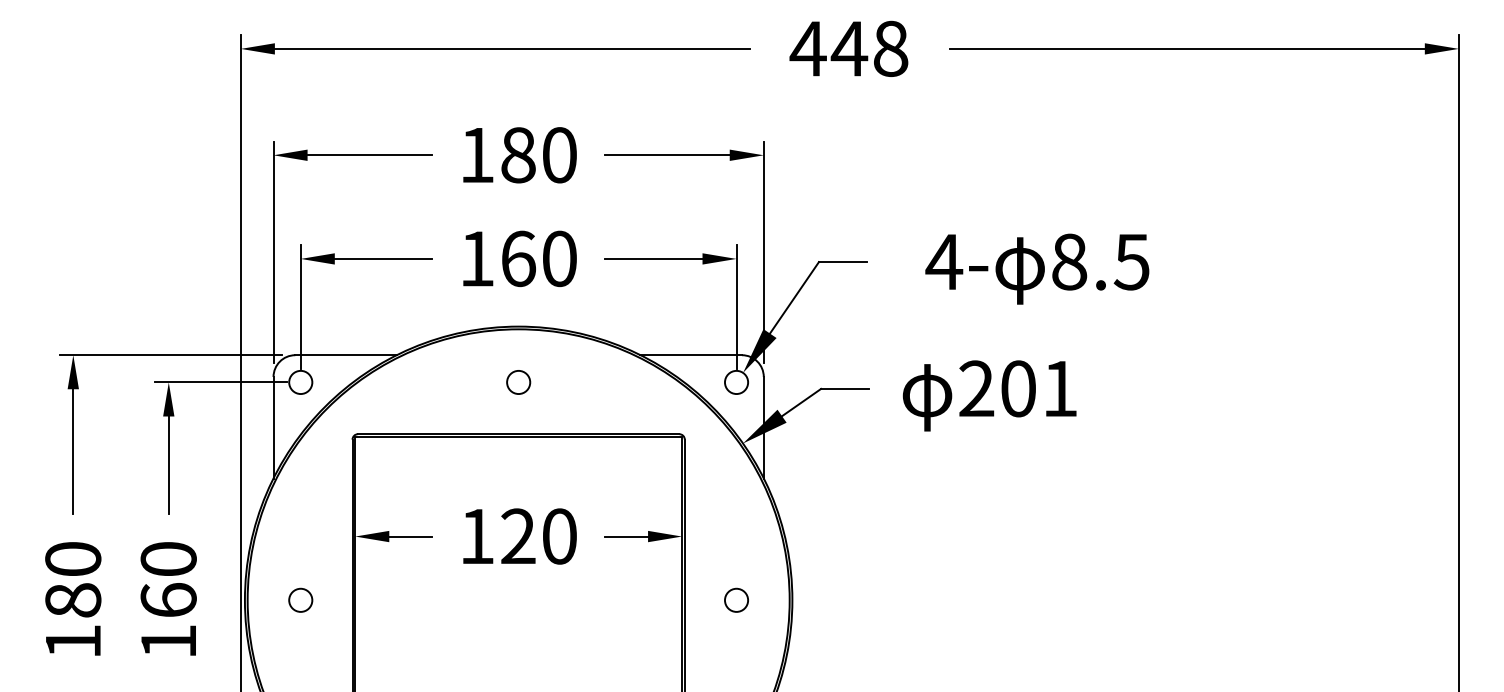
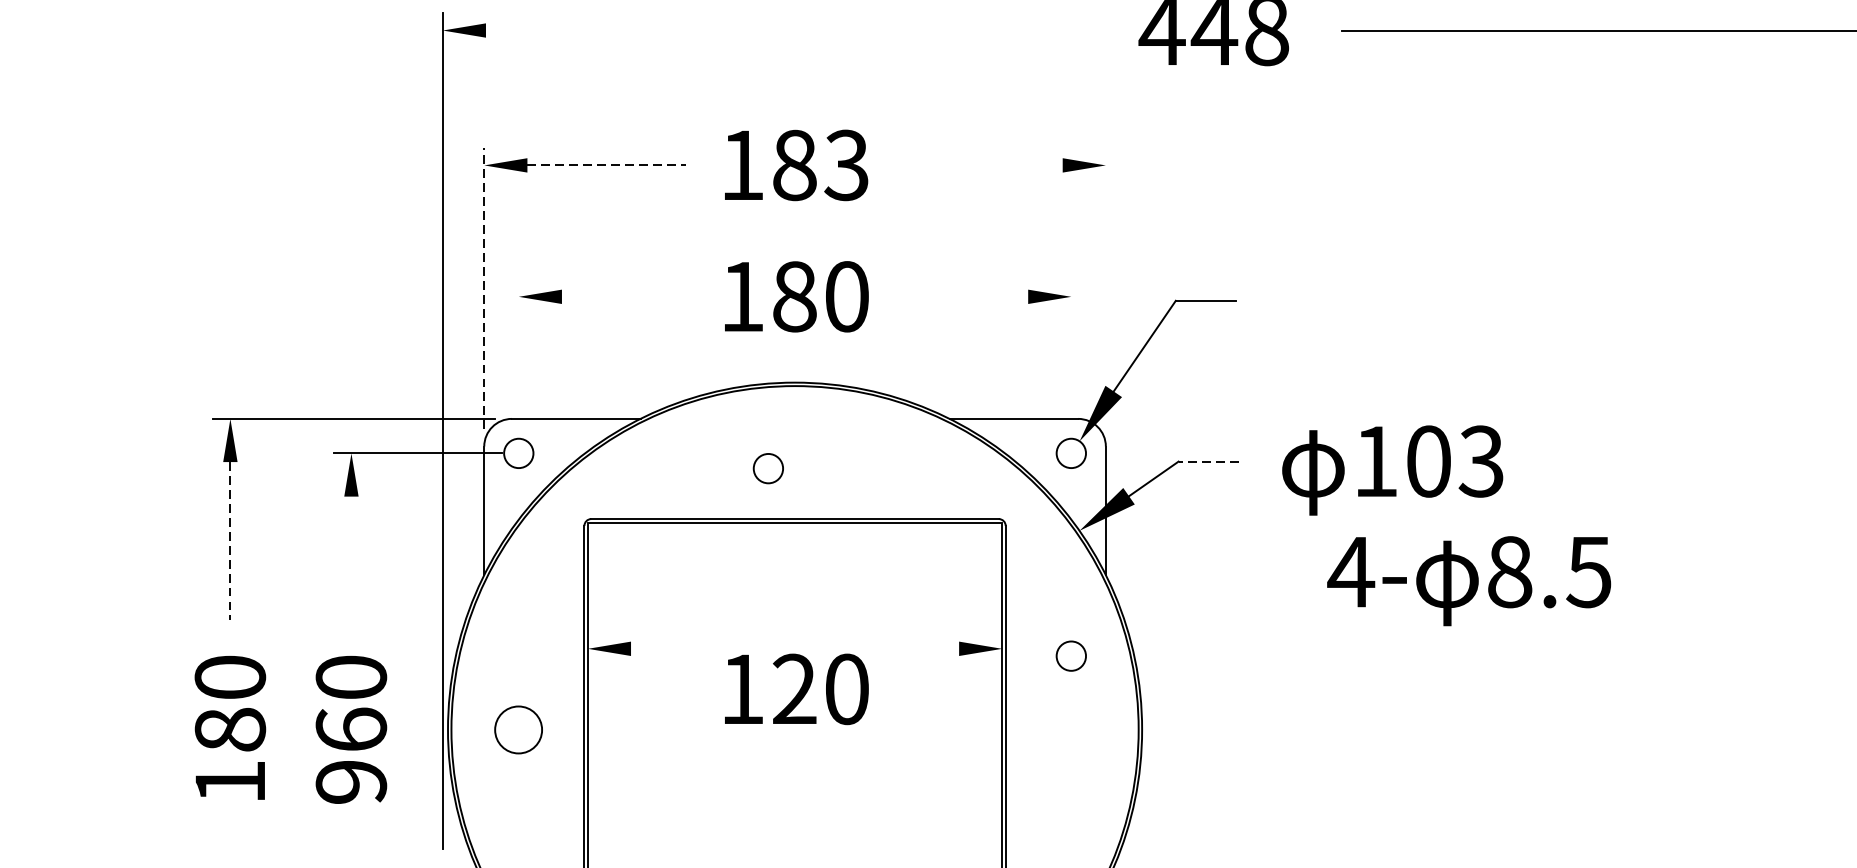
line: (511, 48) -> (785, 30), removed
line: (370, 155) -> (607, 165), solid -> dashed
text: (558, 155) -> (845, 165), 180 -> 183
line: (666, 155) -> (982, 165), removed
line: (273, 252) -> (484, 288), solid -> dashed
line: (763, 252) -> (1105, 288), removed
line: (383, 258) -> (623, 296), removed
text: (518, 258) -> (794, 296), 160 -> 180
line: (653, 258) -> (966, 296), removed
text: (1037, 268) -> (1469, 580), moved
line: (300, 306) -> (518, 357), removed
line: (736, 306) -> (1071, 357), removed
circle: (518, 382) -> (768, 468), moved
line: (844, 388) -> (1208, 461), solid -> dashed
text: (1018, 388) -> (1428, 461), 201 -> 103
line: (73, 452) -> (230, 542), solid -> dashed
line: (168, 465) -> (351, 558), removed
line: (410, 536) -> (657, 648), removed
text: (519, 536) -> (796, 689), moved
line: (626, 536) -> (931, 648), removed
circle: (300, 599) -> (518, 728), size x1.6
circle: (736, 599) -> (1071, 655), moved
text: (168, 641) -> (351, 781), 160 -> 960

